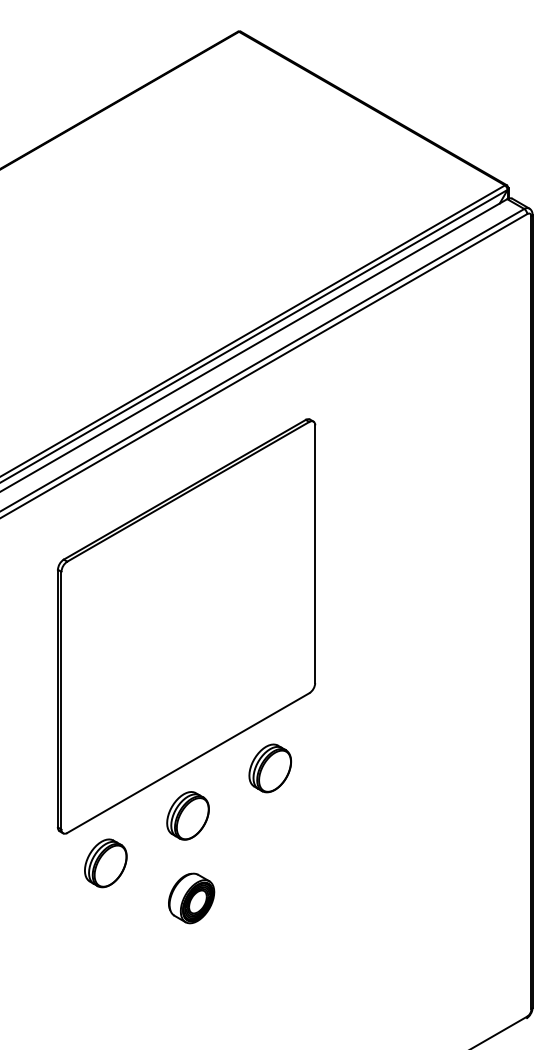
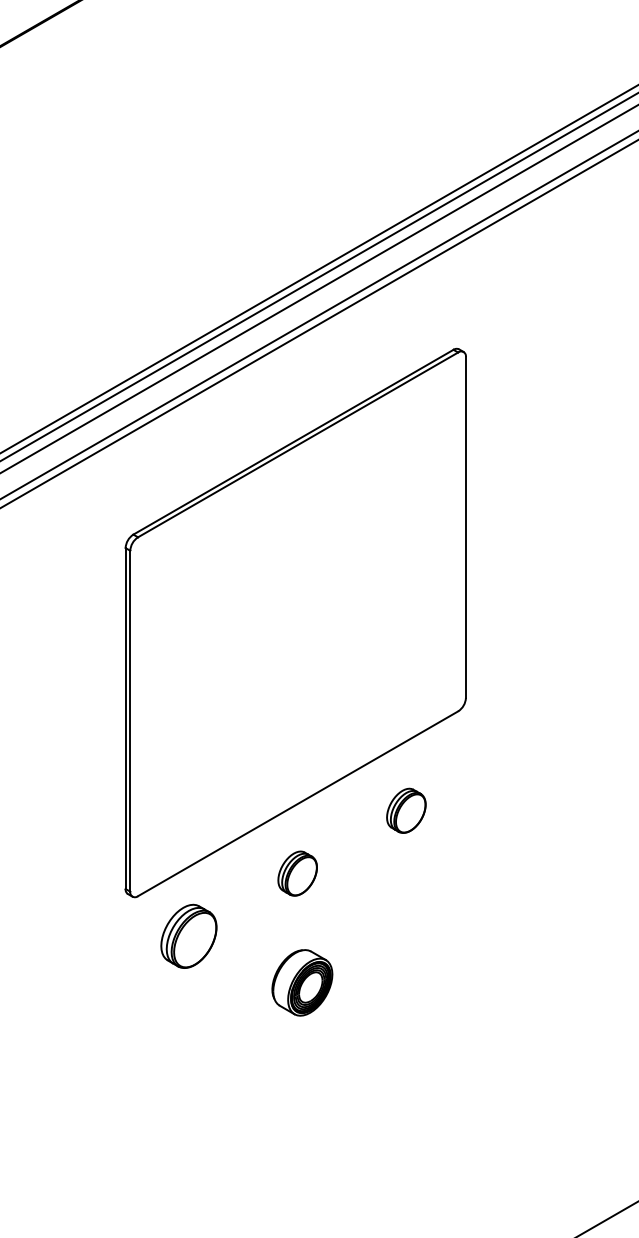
part: (269, 768) -> (405, 810), size x0.7
part: (187, 815) -> (296, 873), size x0.7

